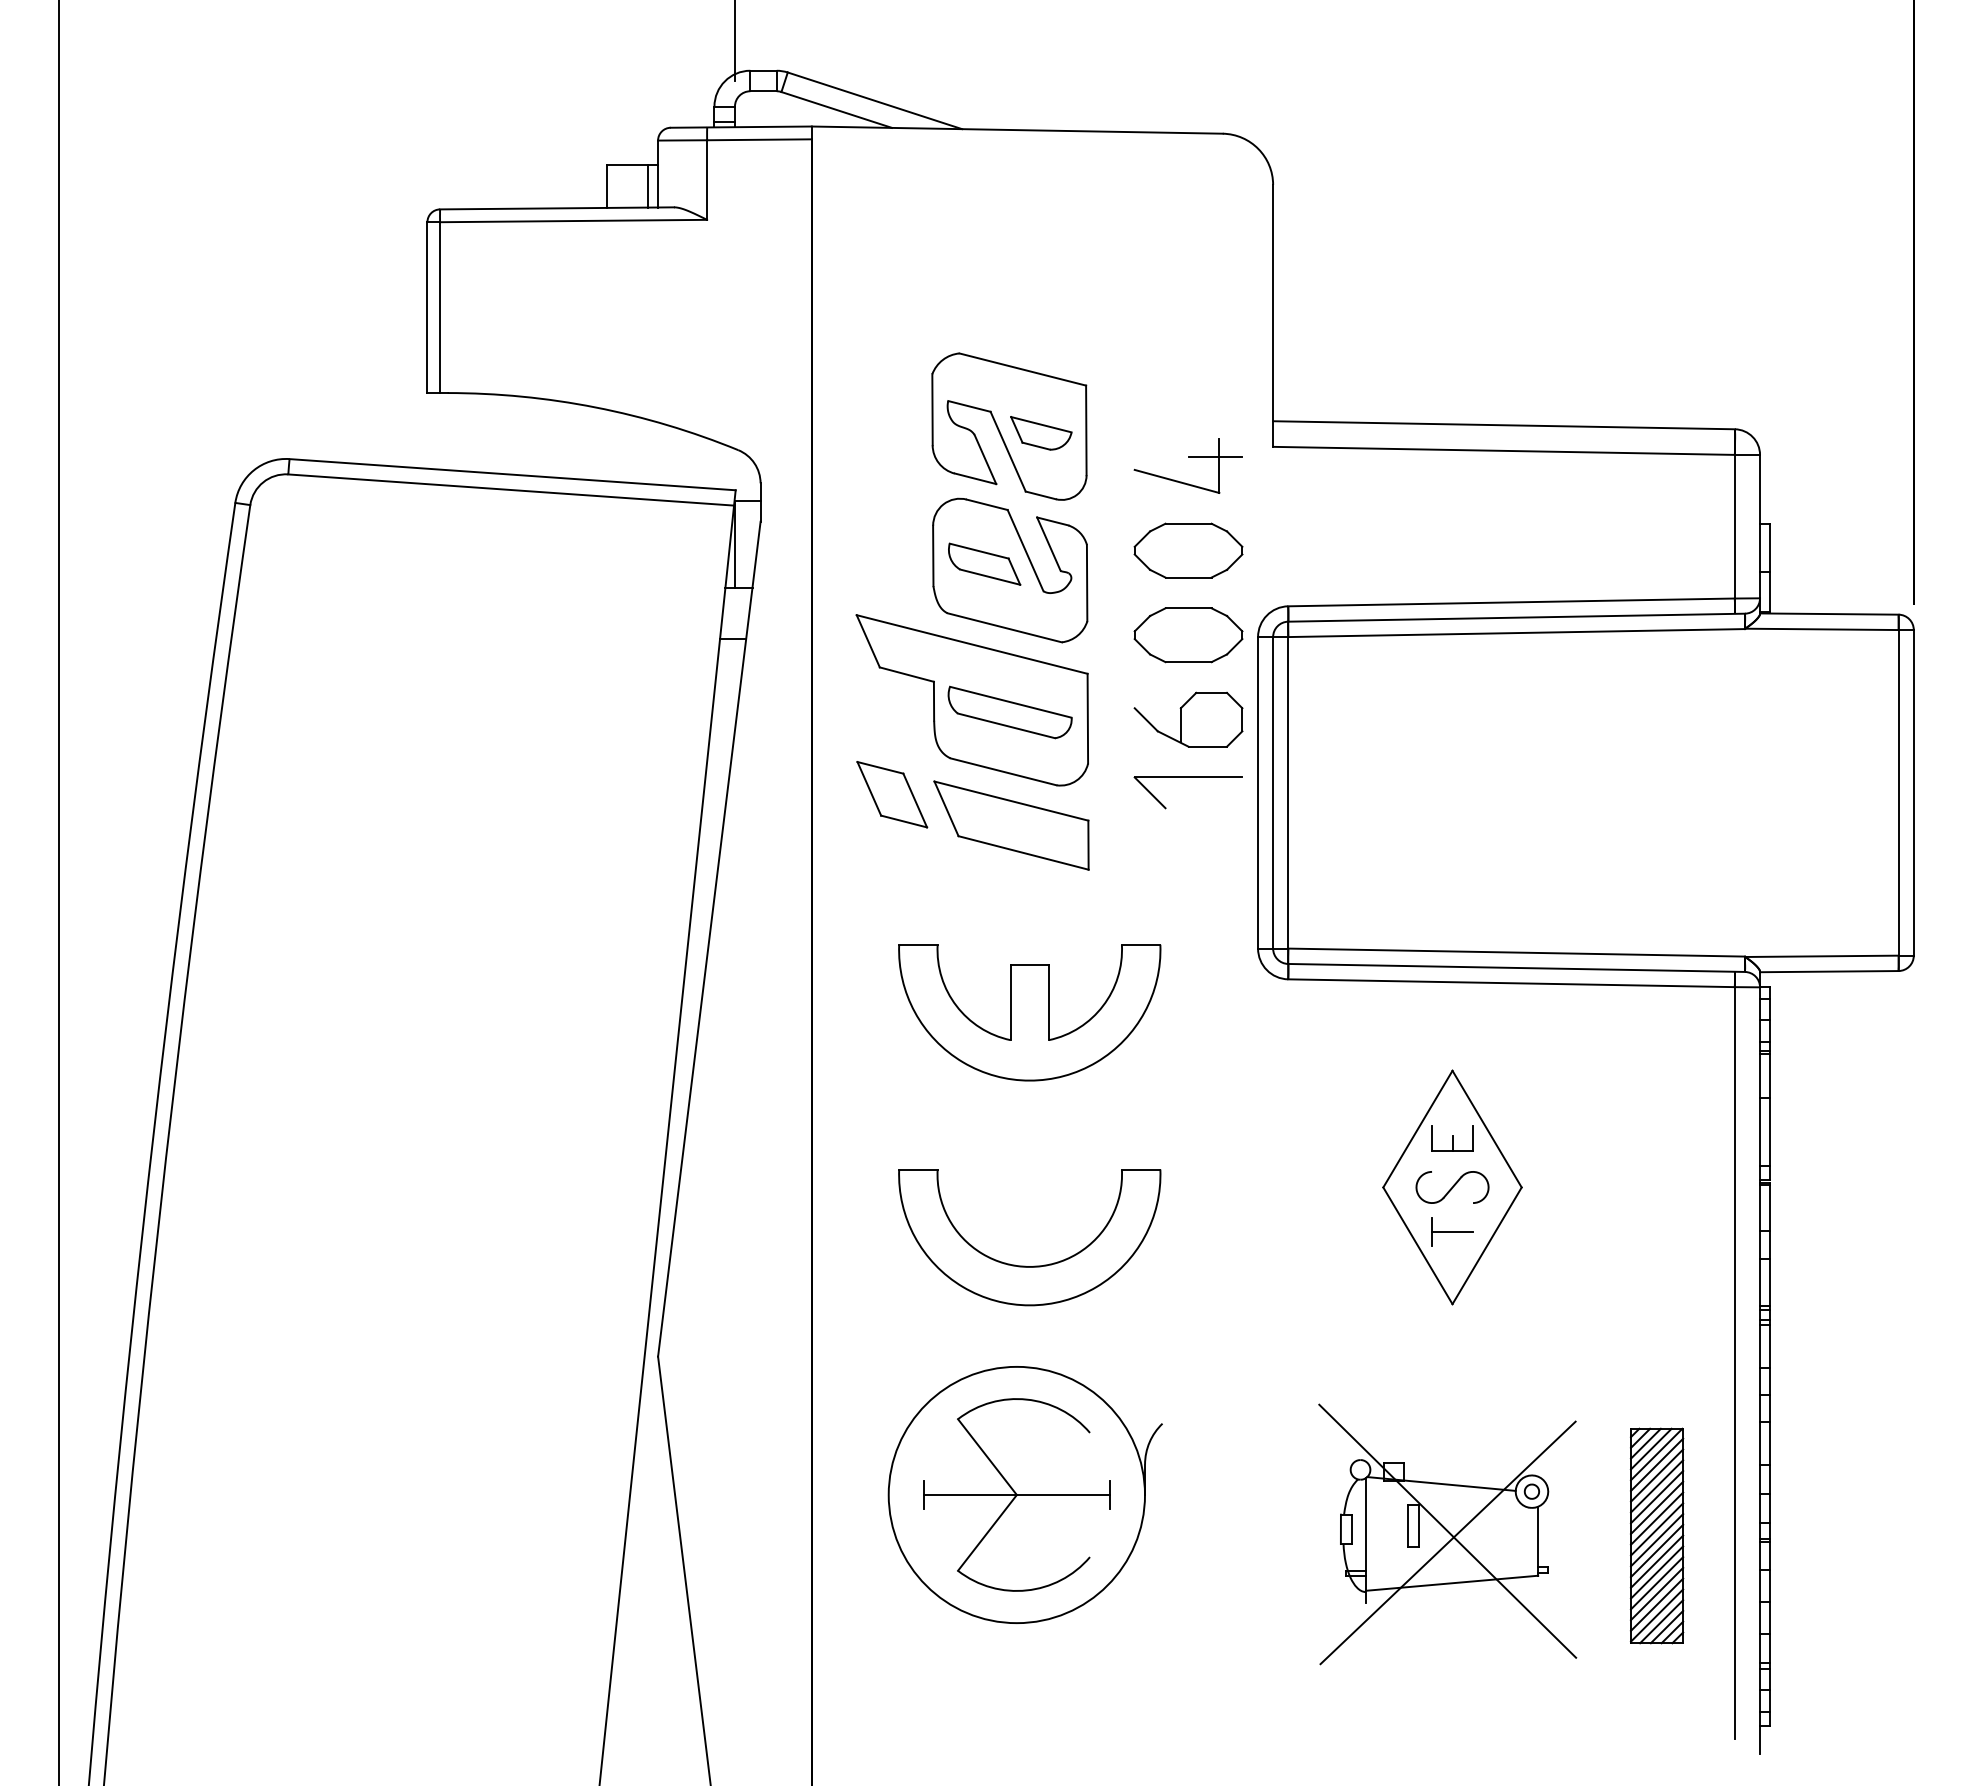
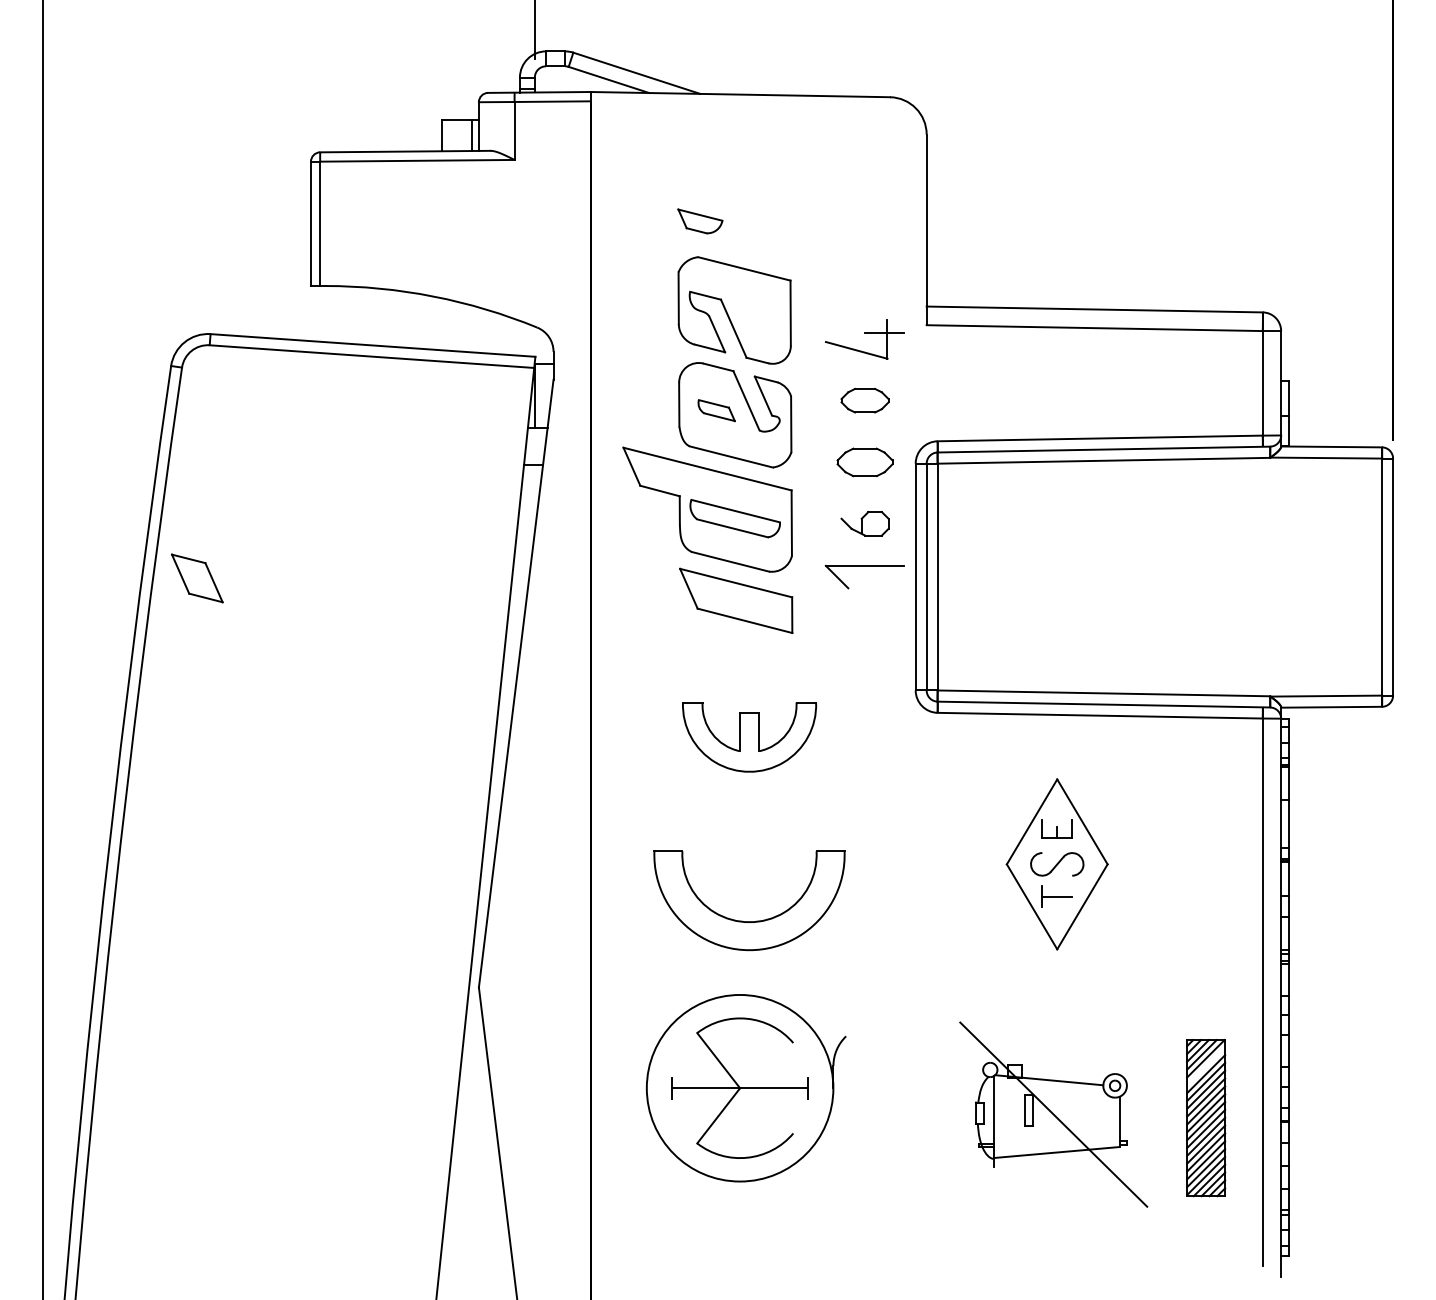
part: (1041, 433) -> (700, 221), moved
part: (1188, 550) -> (865, 400), size x0.6
part: (984, 563) -> (716, 410), size x0.7
part: (1188, 635) -> (865, 462), size x0.7
part: (1188, 719) -> (865, 523), size x0.6
part: (892, 794) -> (197, 578), moved
part: (1029, 1012) -> (749, 736), size x0.7
line: (1656, 1464) -> (1205, 1066), removed
line: (1447, 1542) -> (1053, 1122), removed

